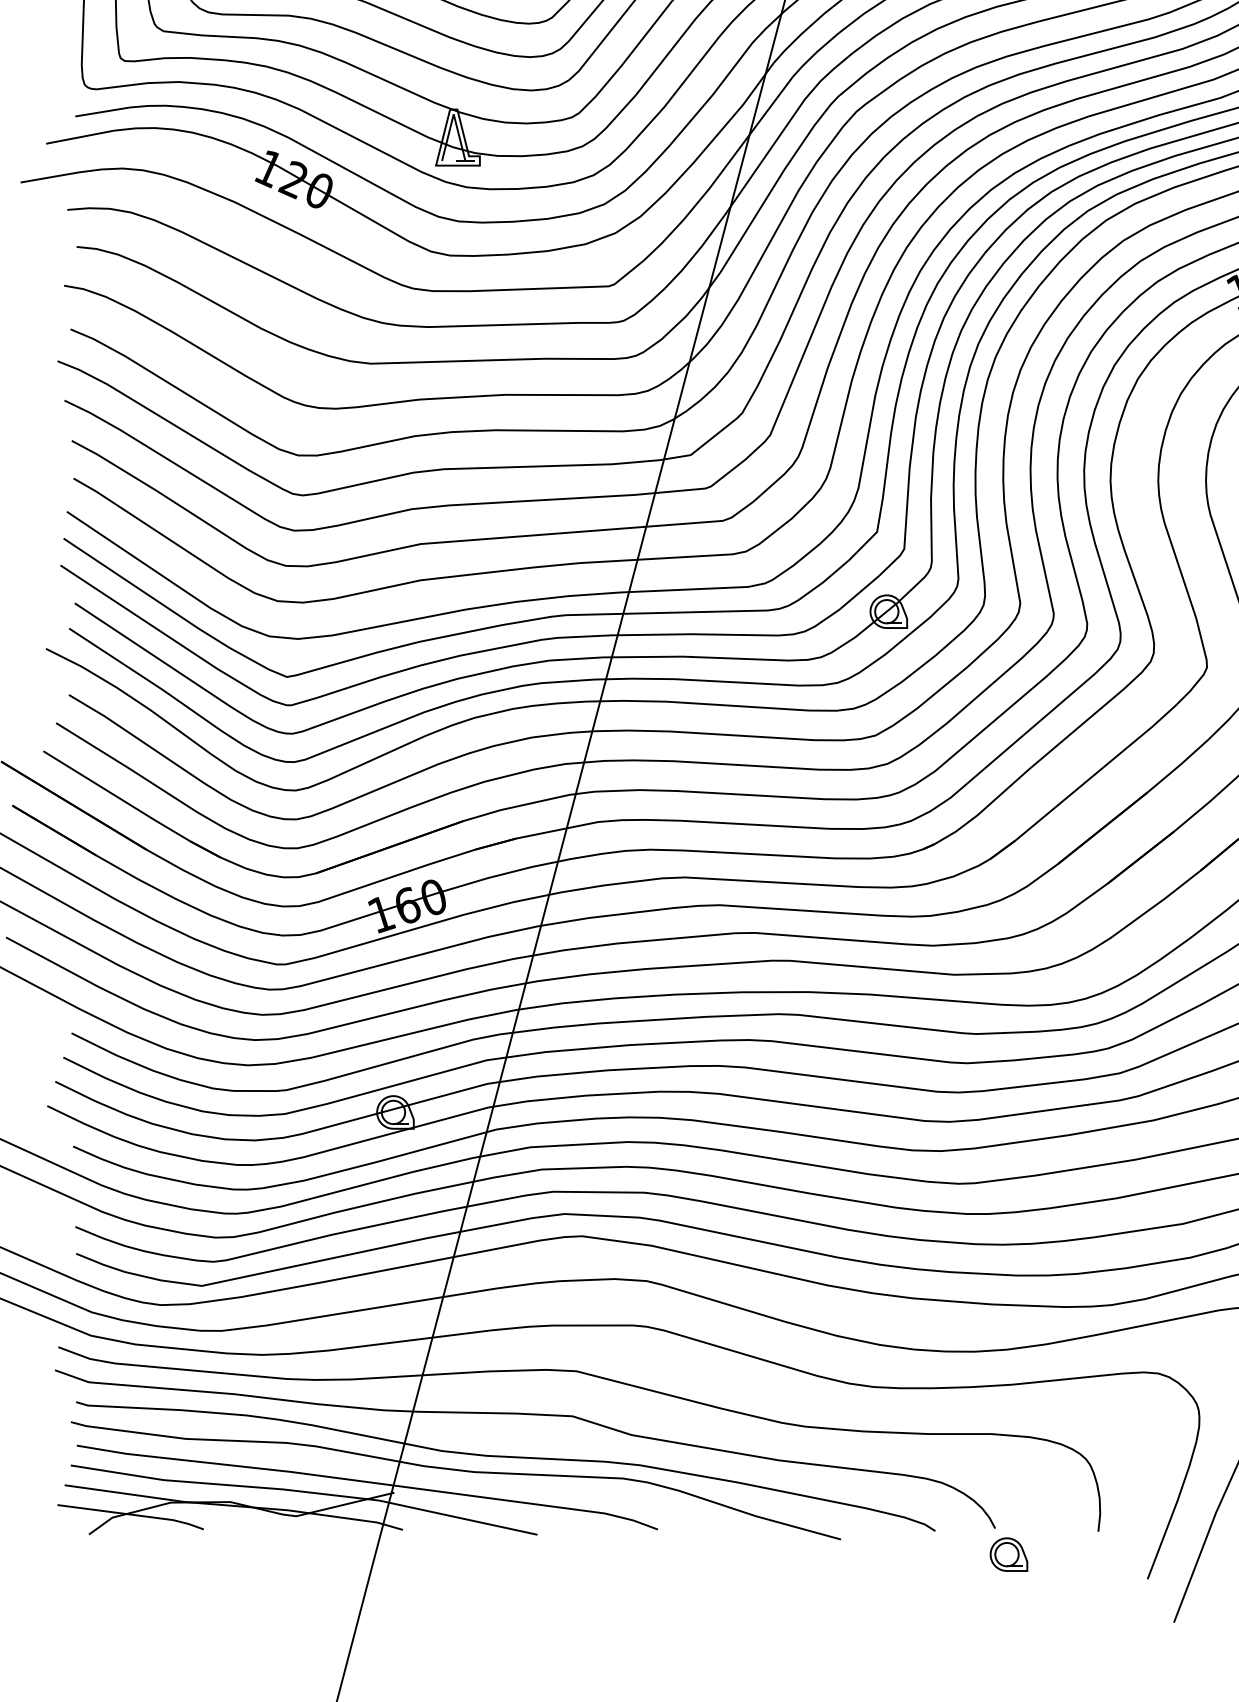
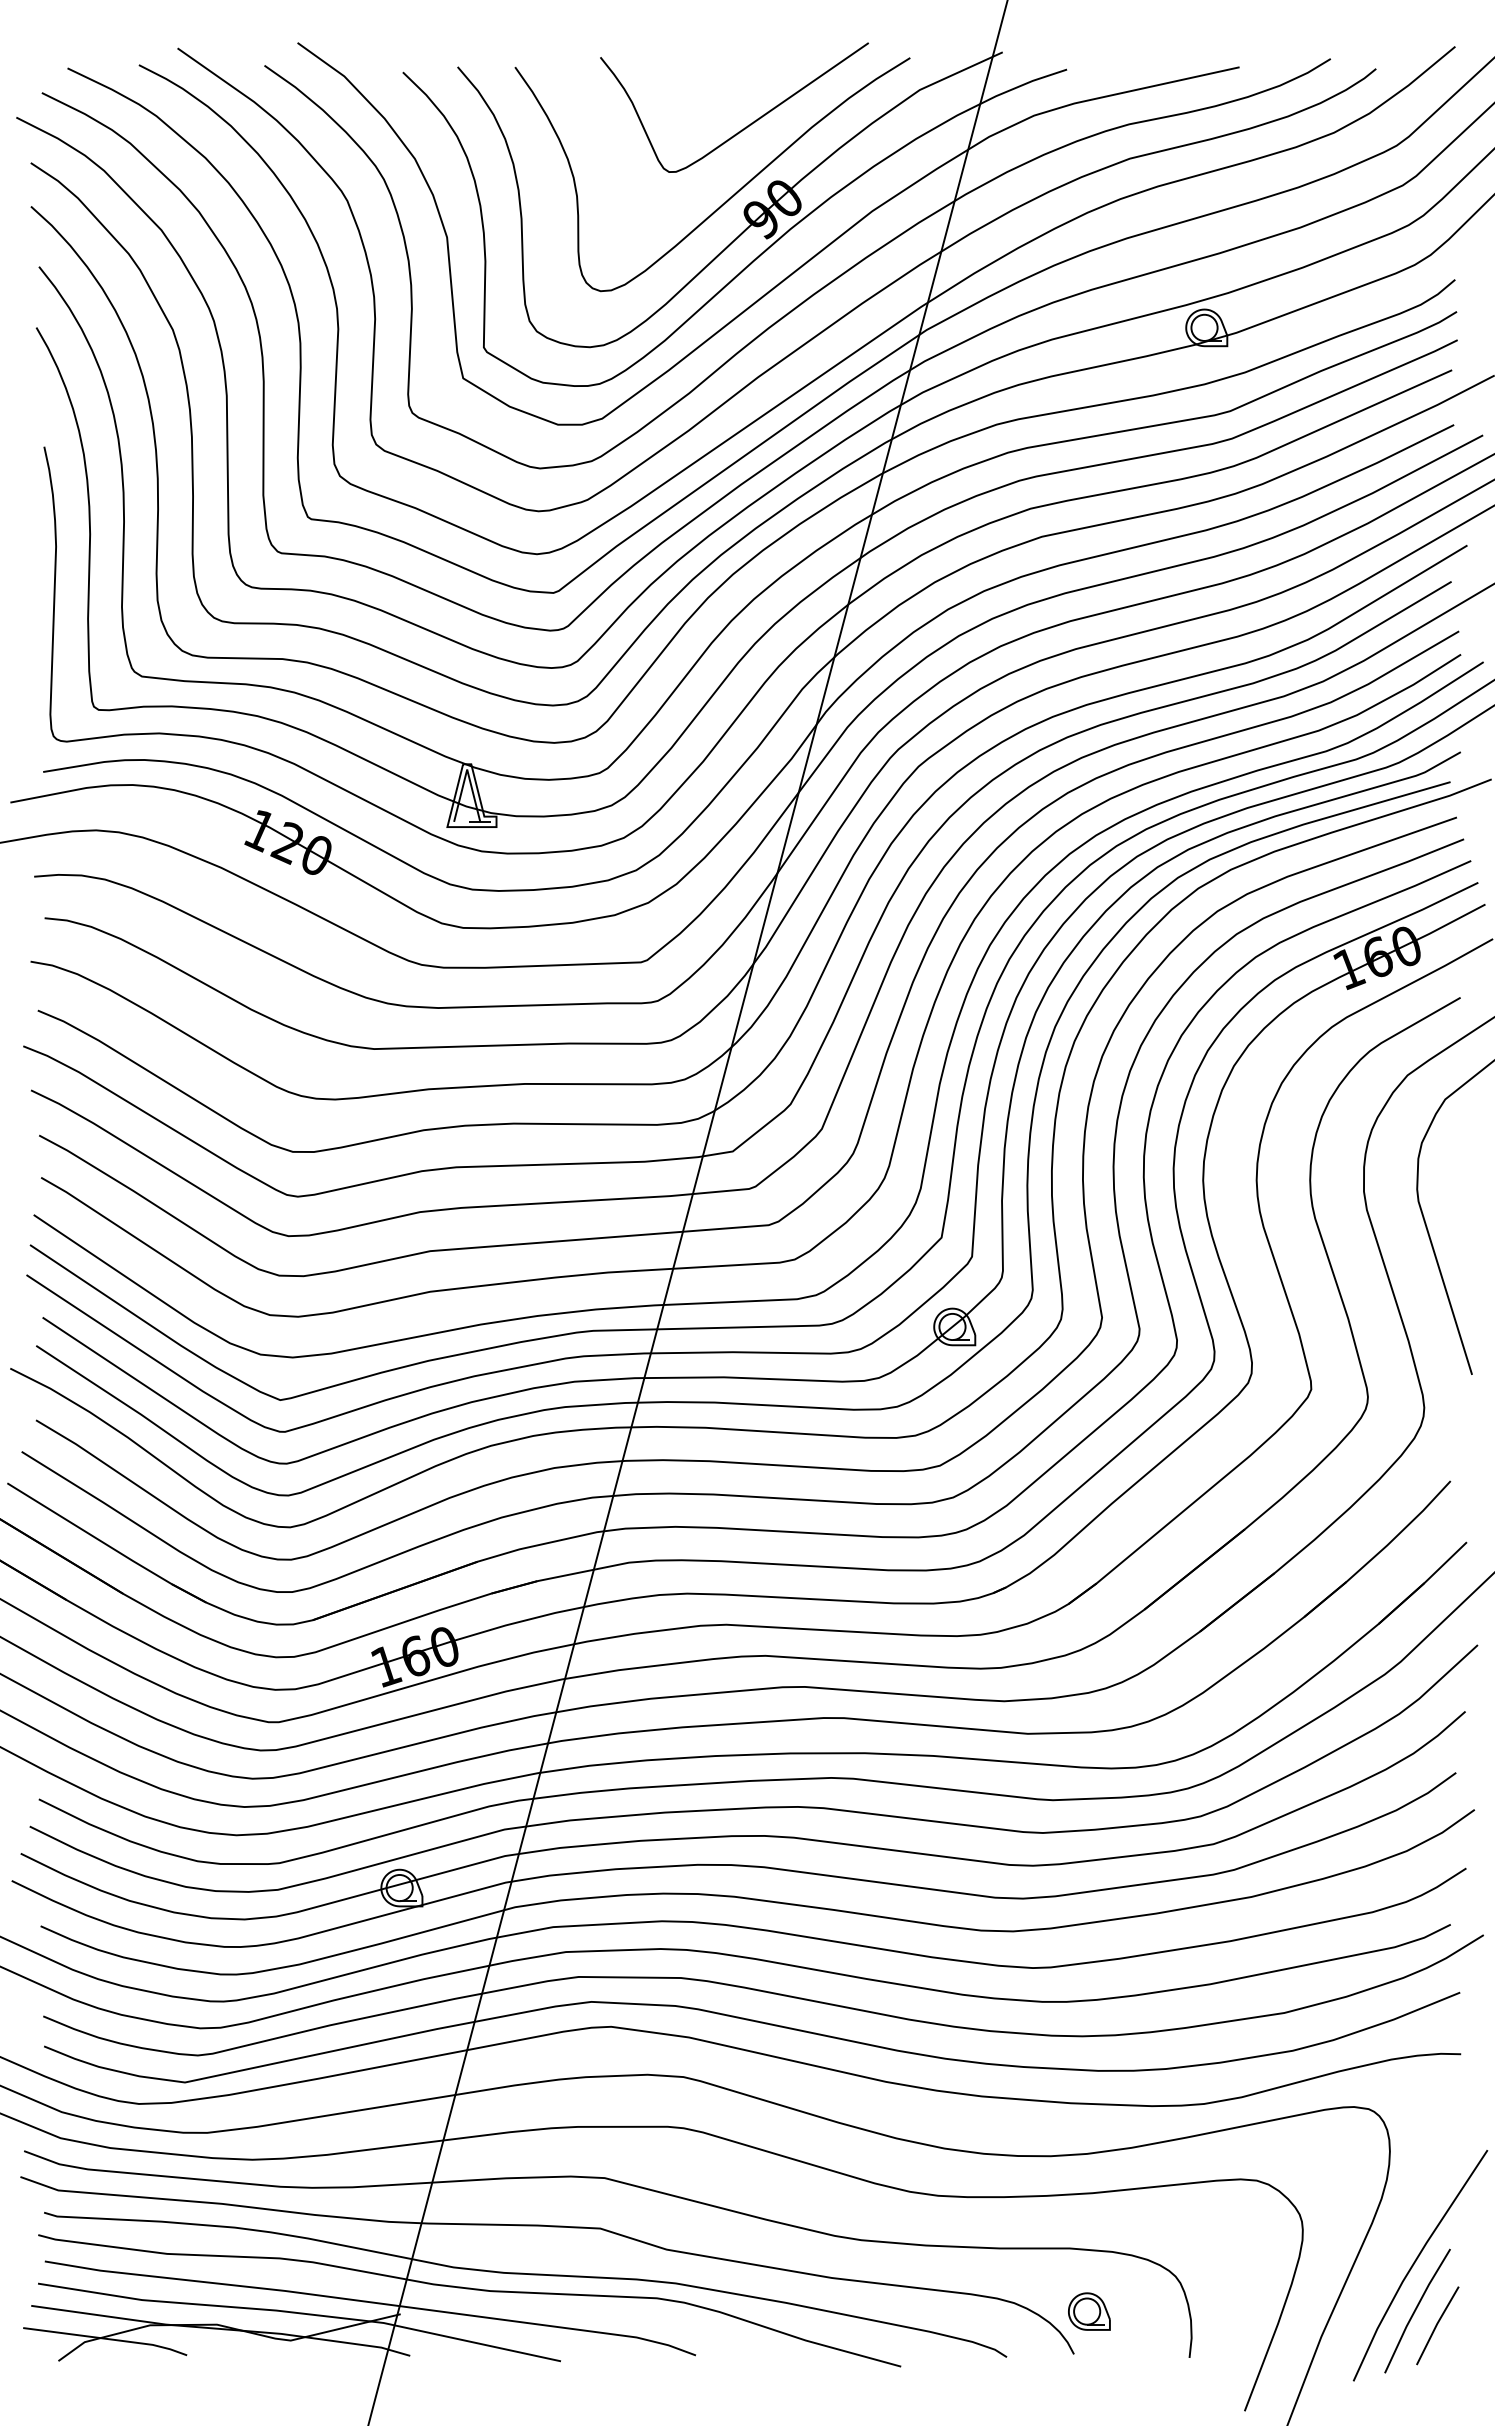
part: (1009, 1554) -> (1089, 2311), moved

